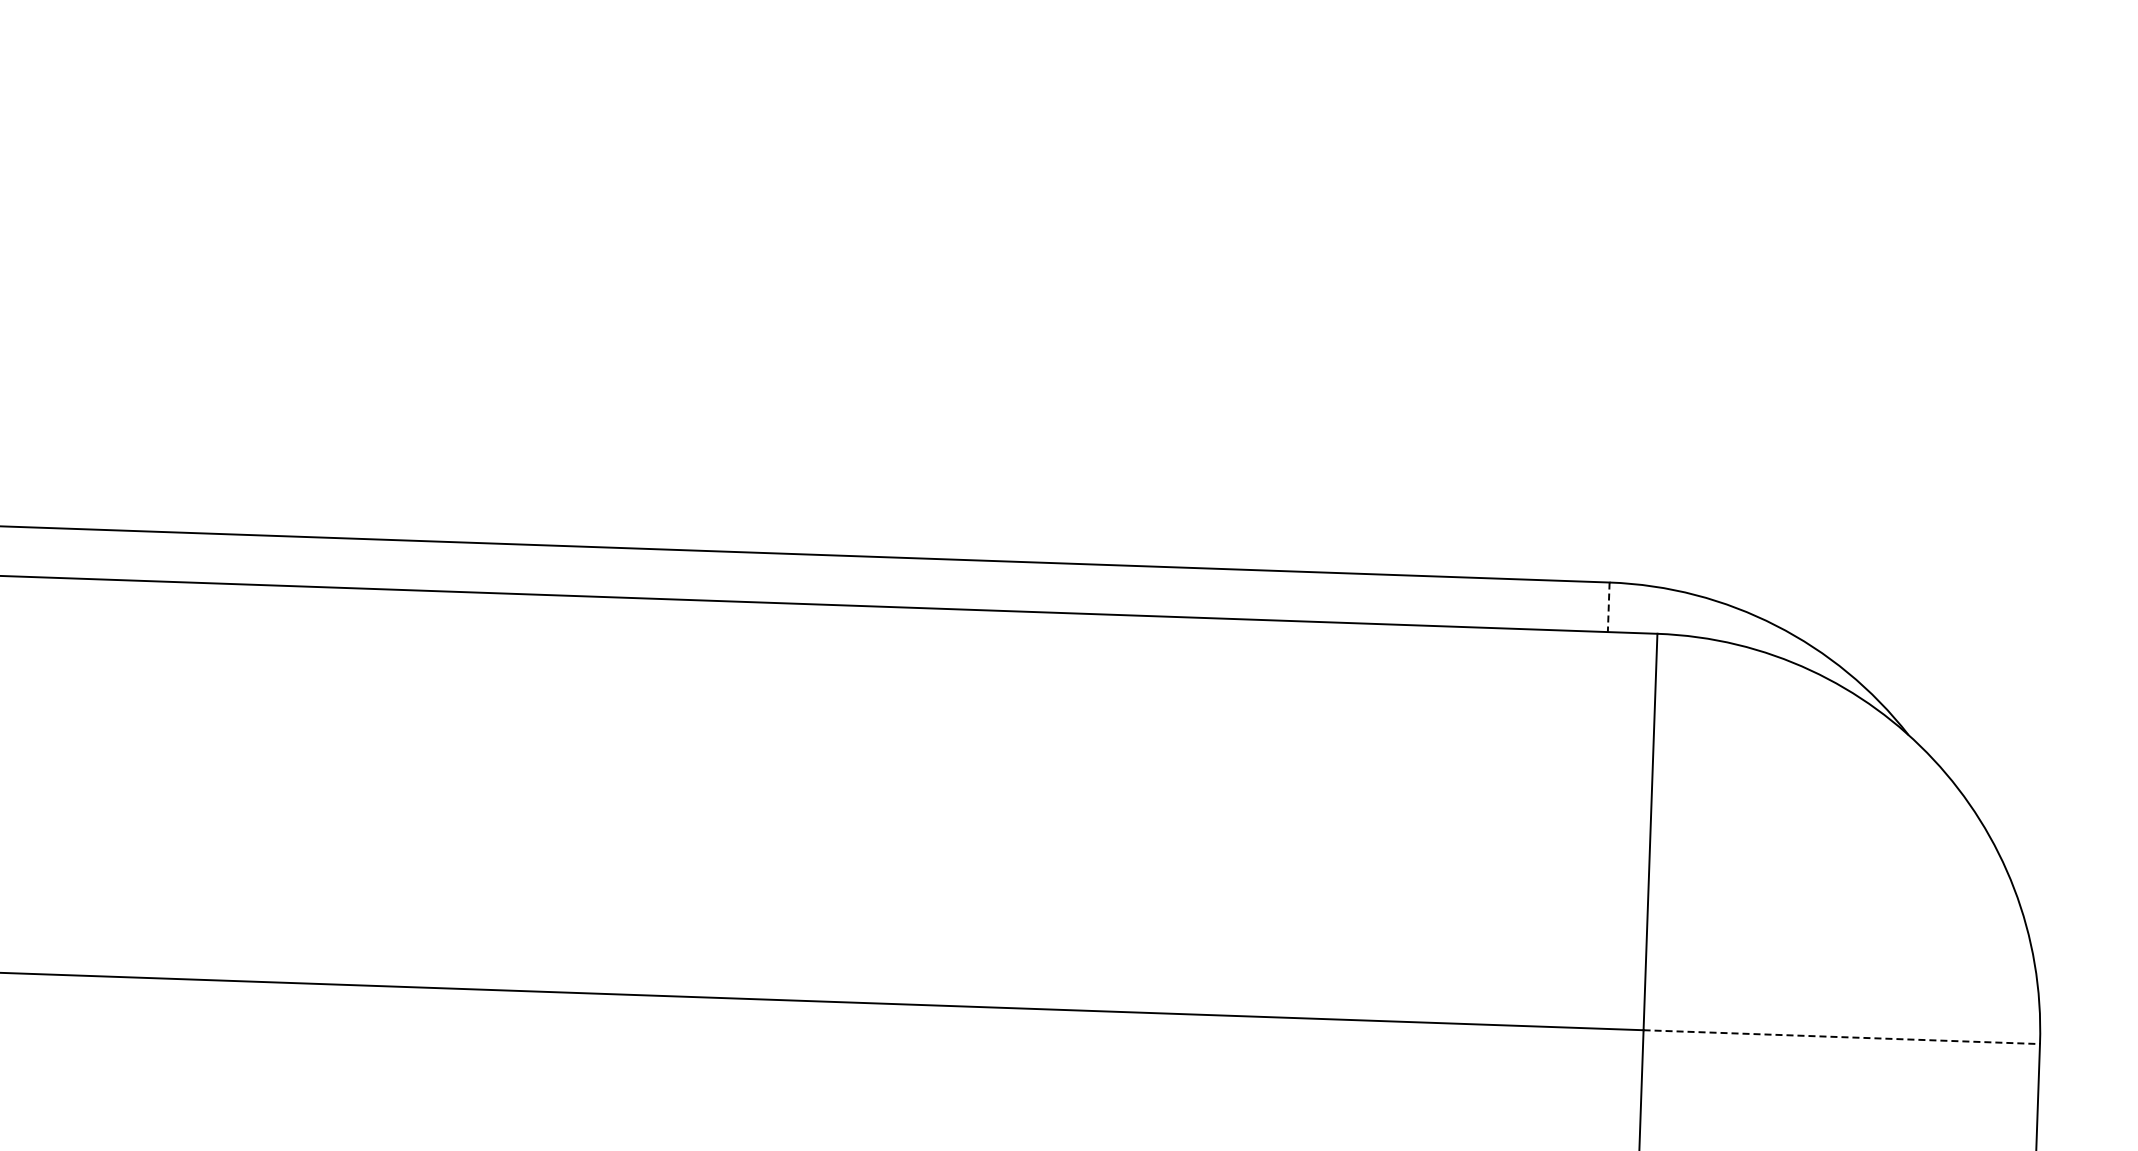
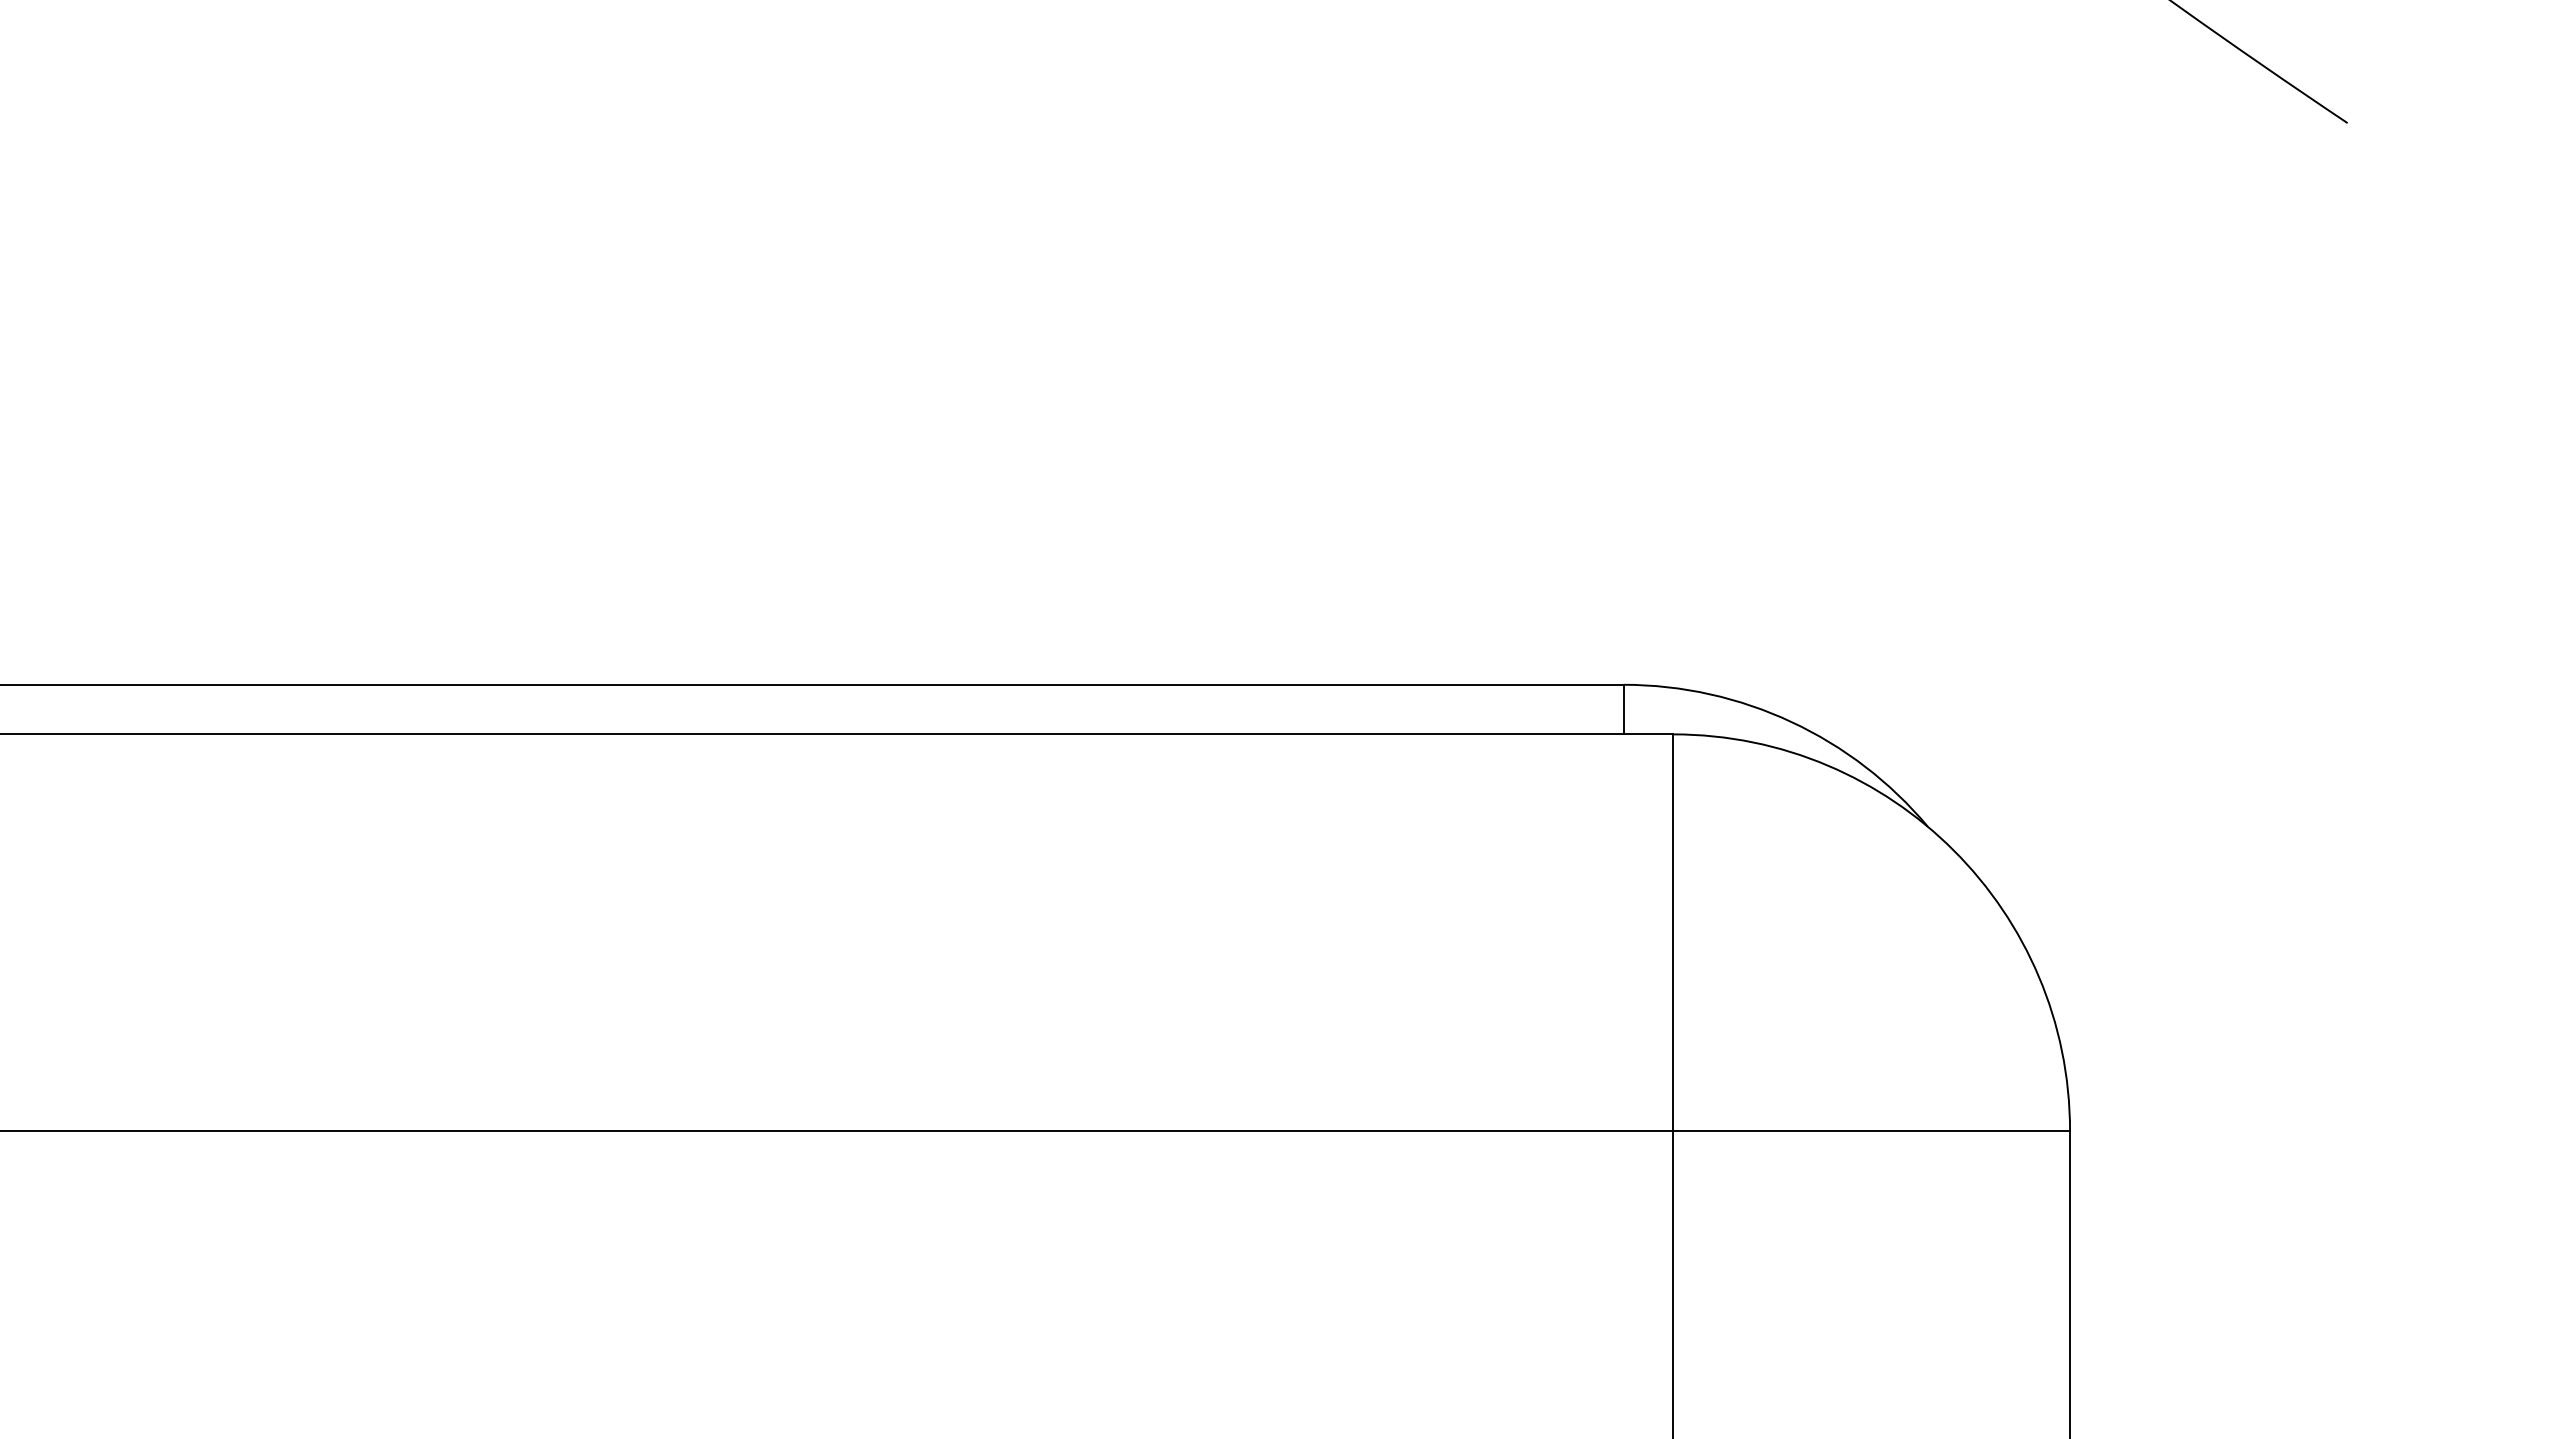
line: (1608, 607) -> (1623, 709), dashed -> solid
line: (1842, 1037) -> (1872, 1131), dashed -> solid

